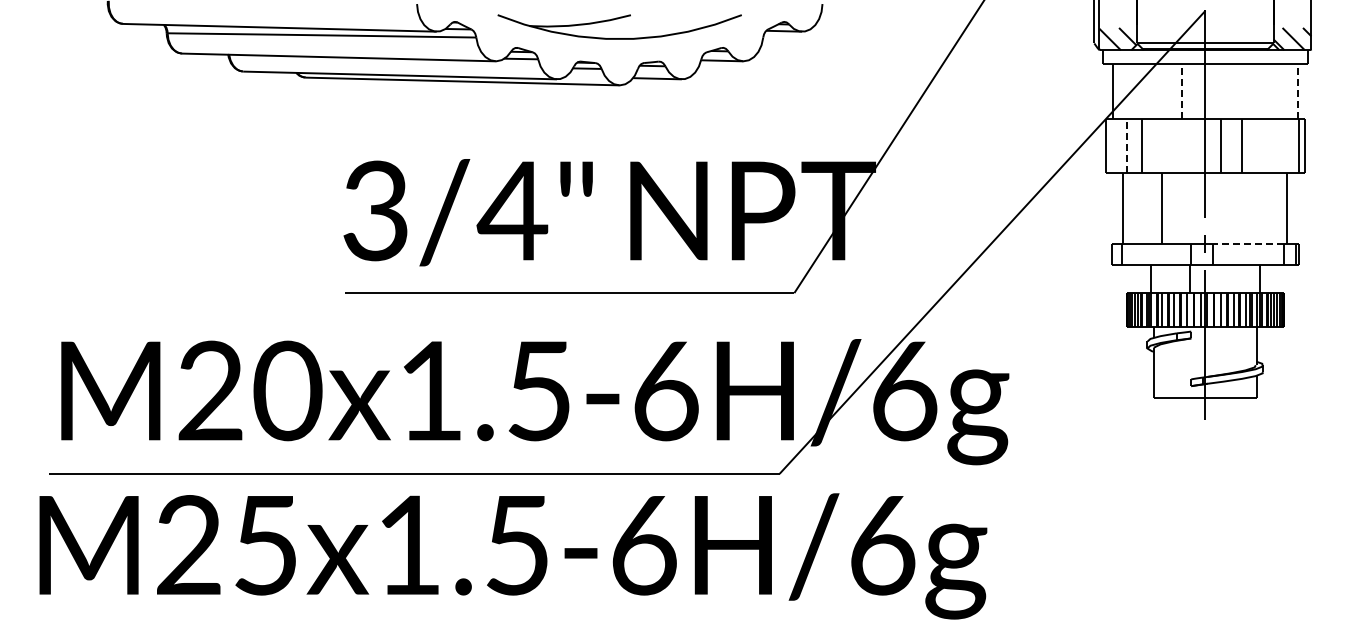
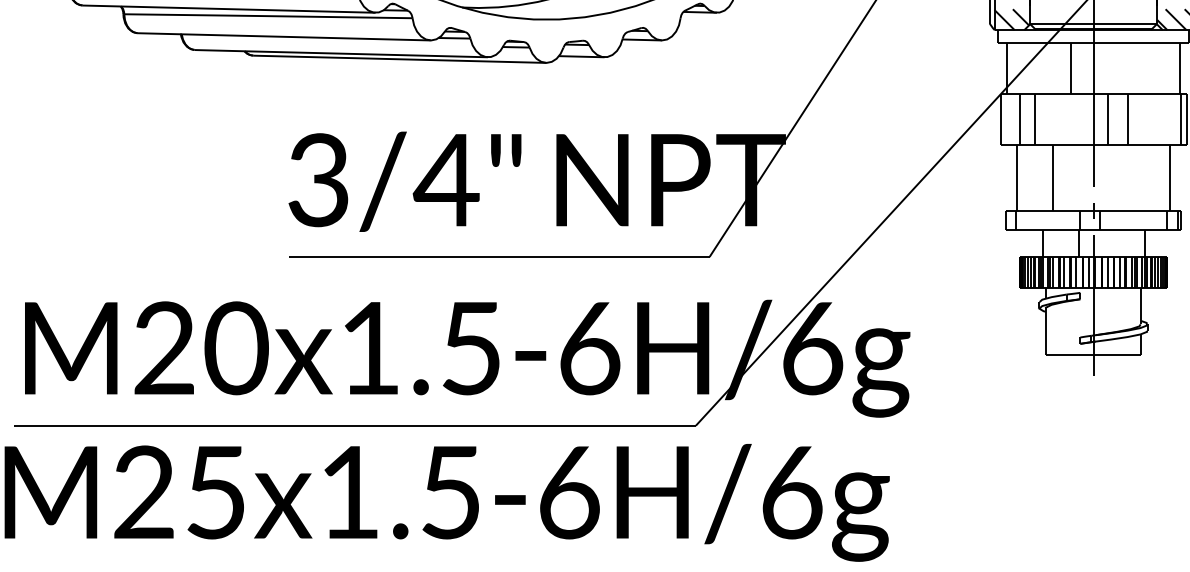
line: (1181, 90) -> (1071, 67), dashed -> solid
line: (1297, 90) -> (1179, 67), dashed -> solid
line: (1126, 145) -> (1019, 119), dashed -> solid
line: (1248, 244) -> (1133, 211), dashed -> solid

